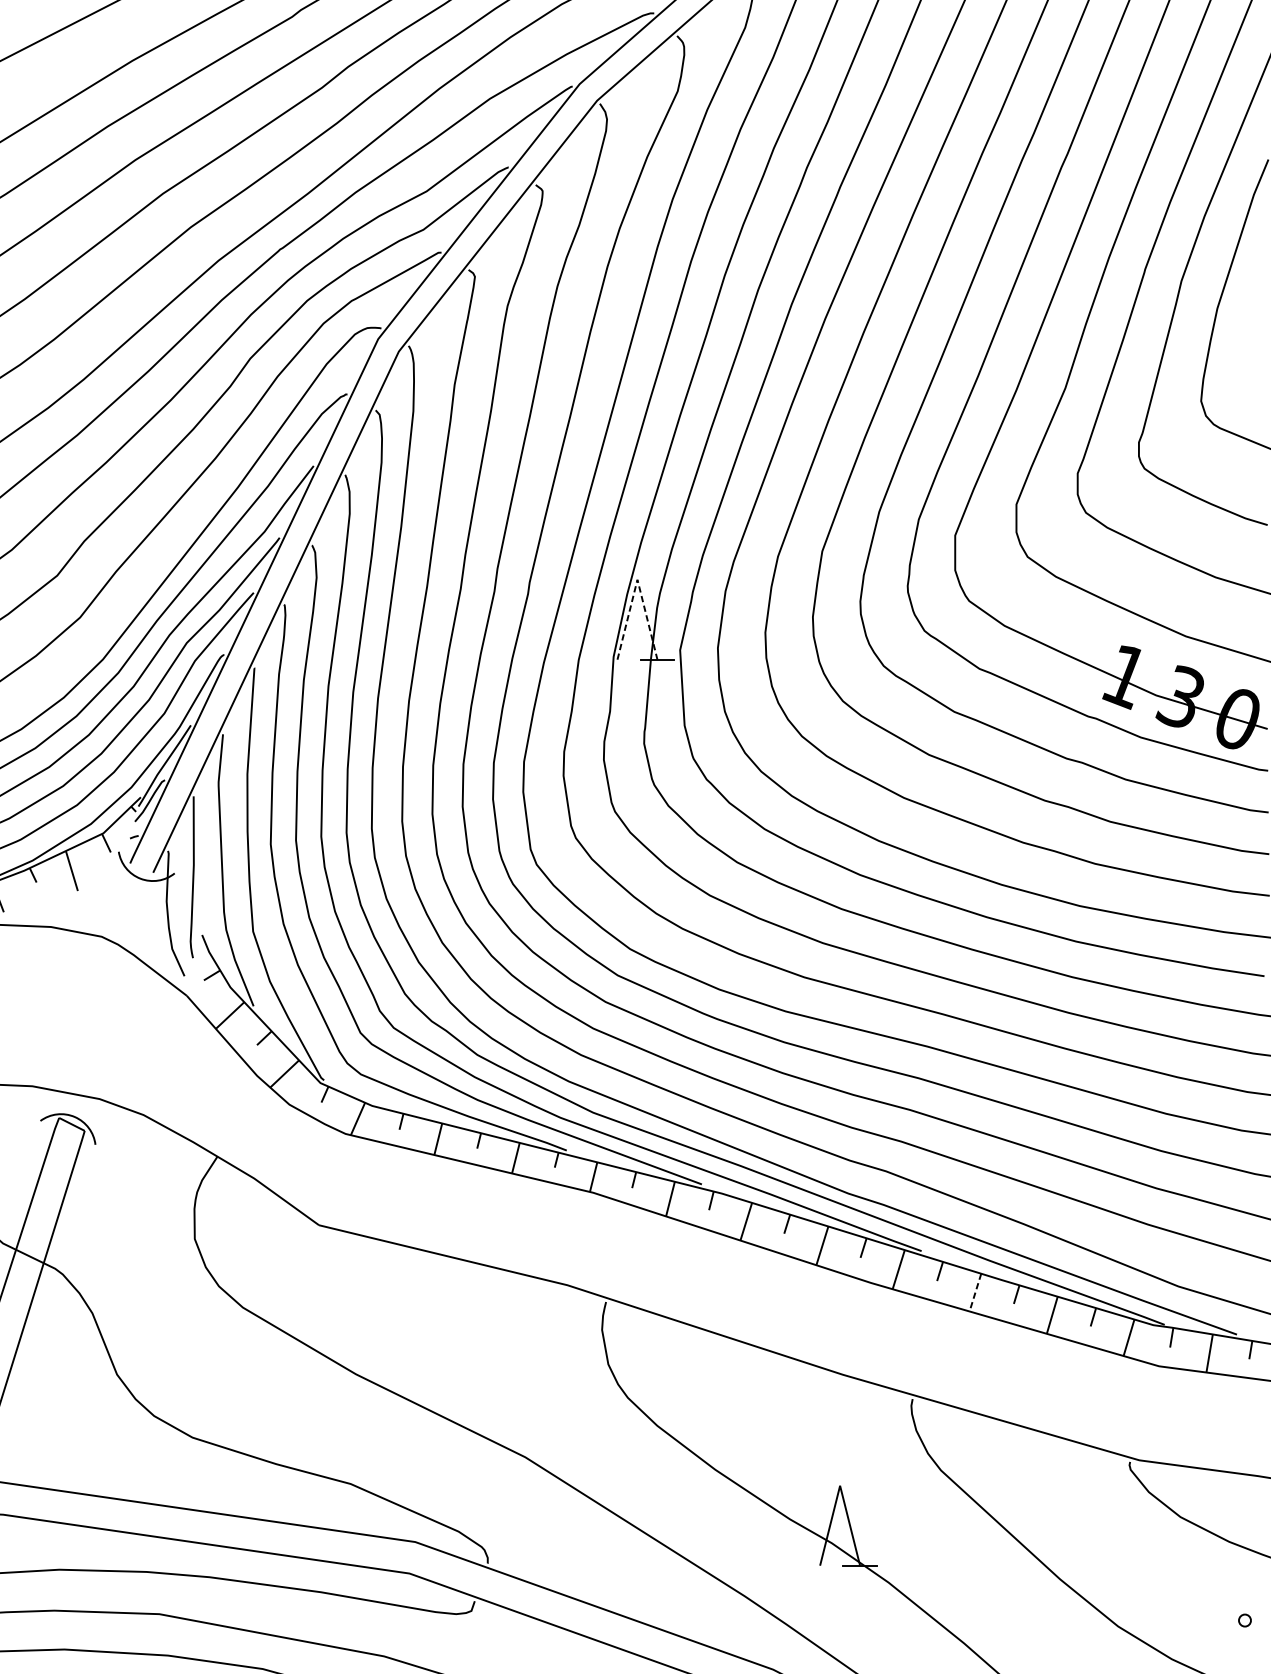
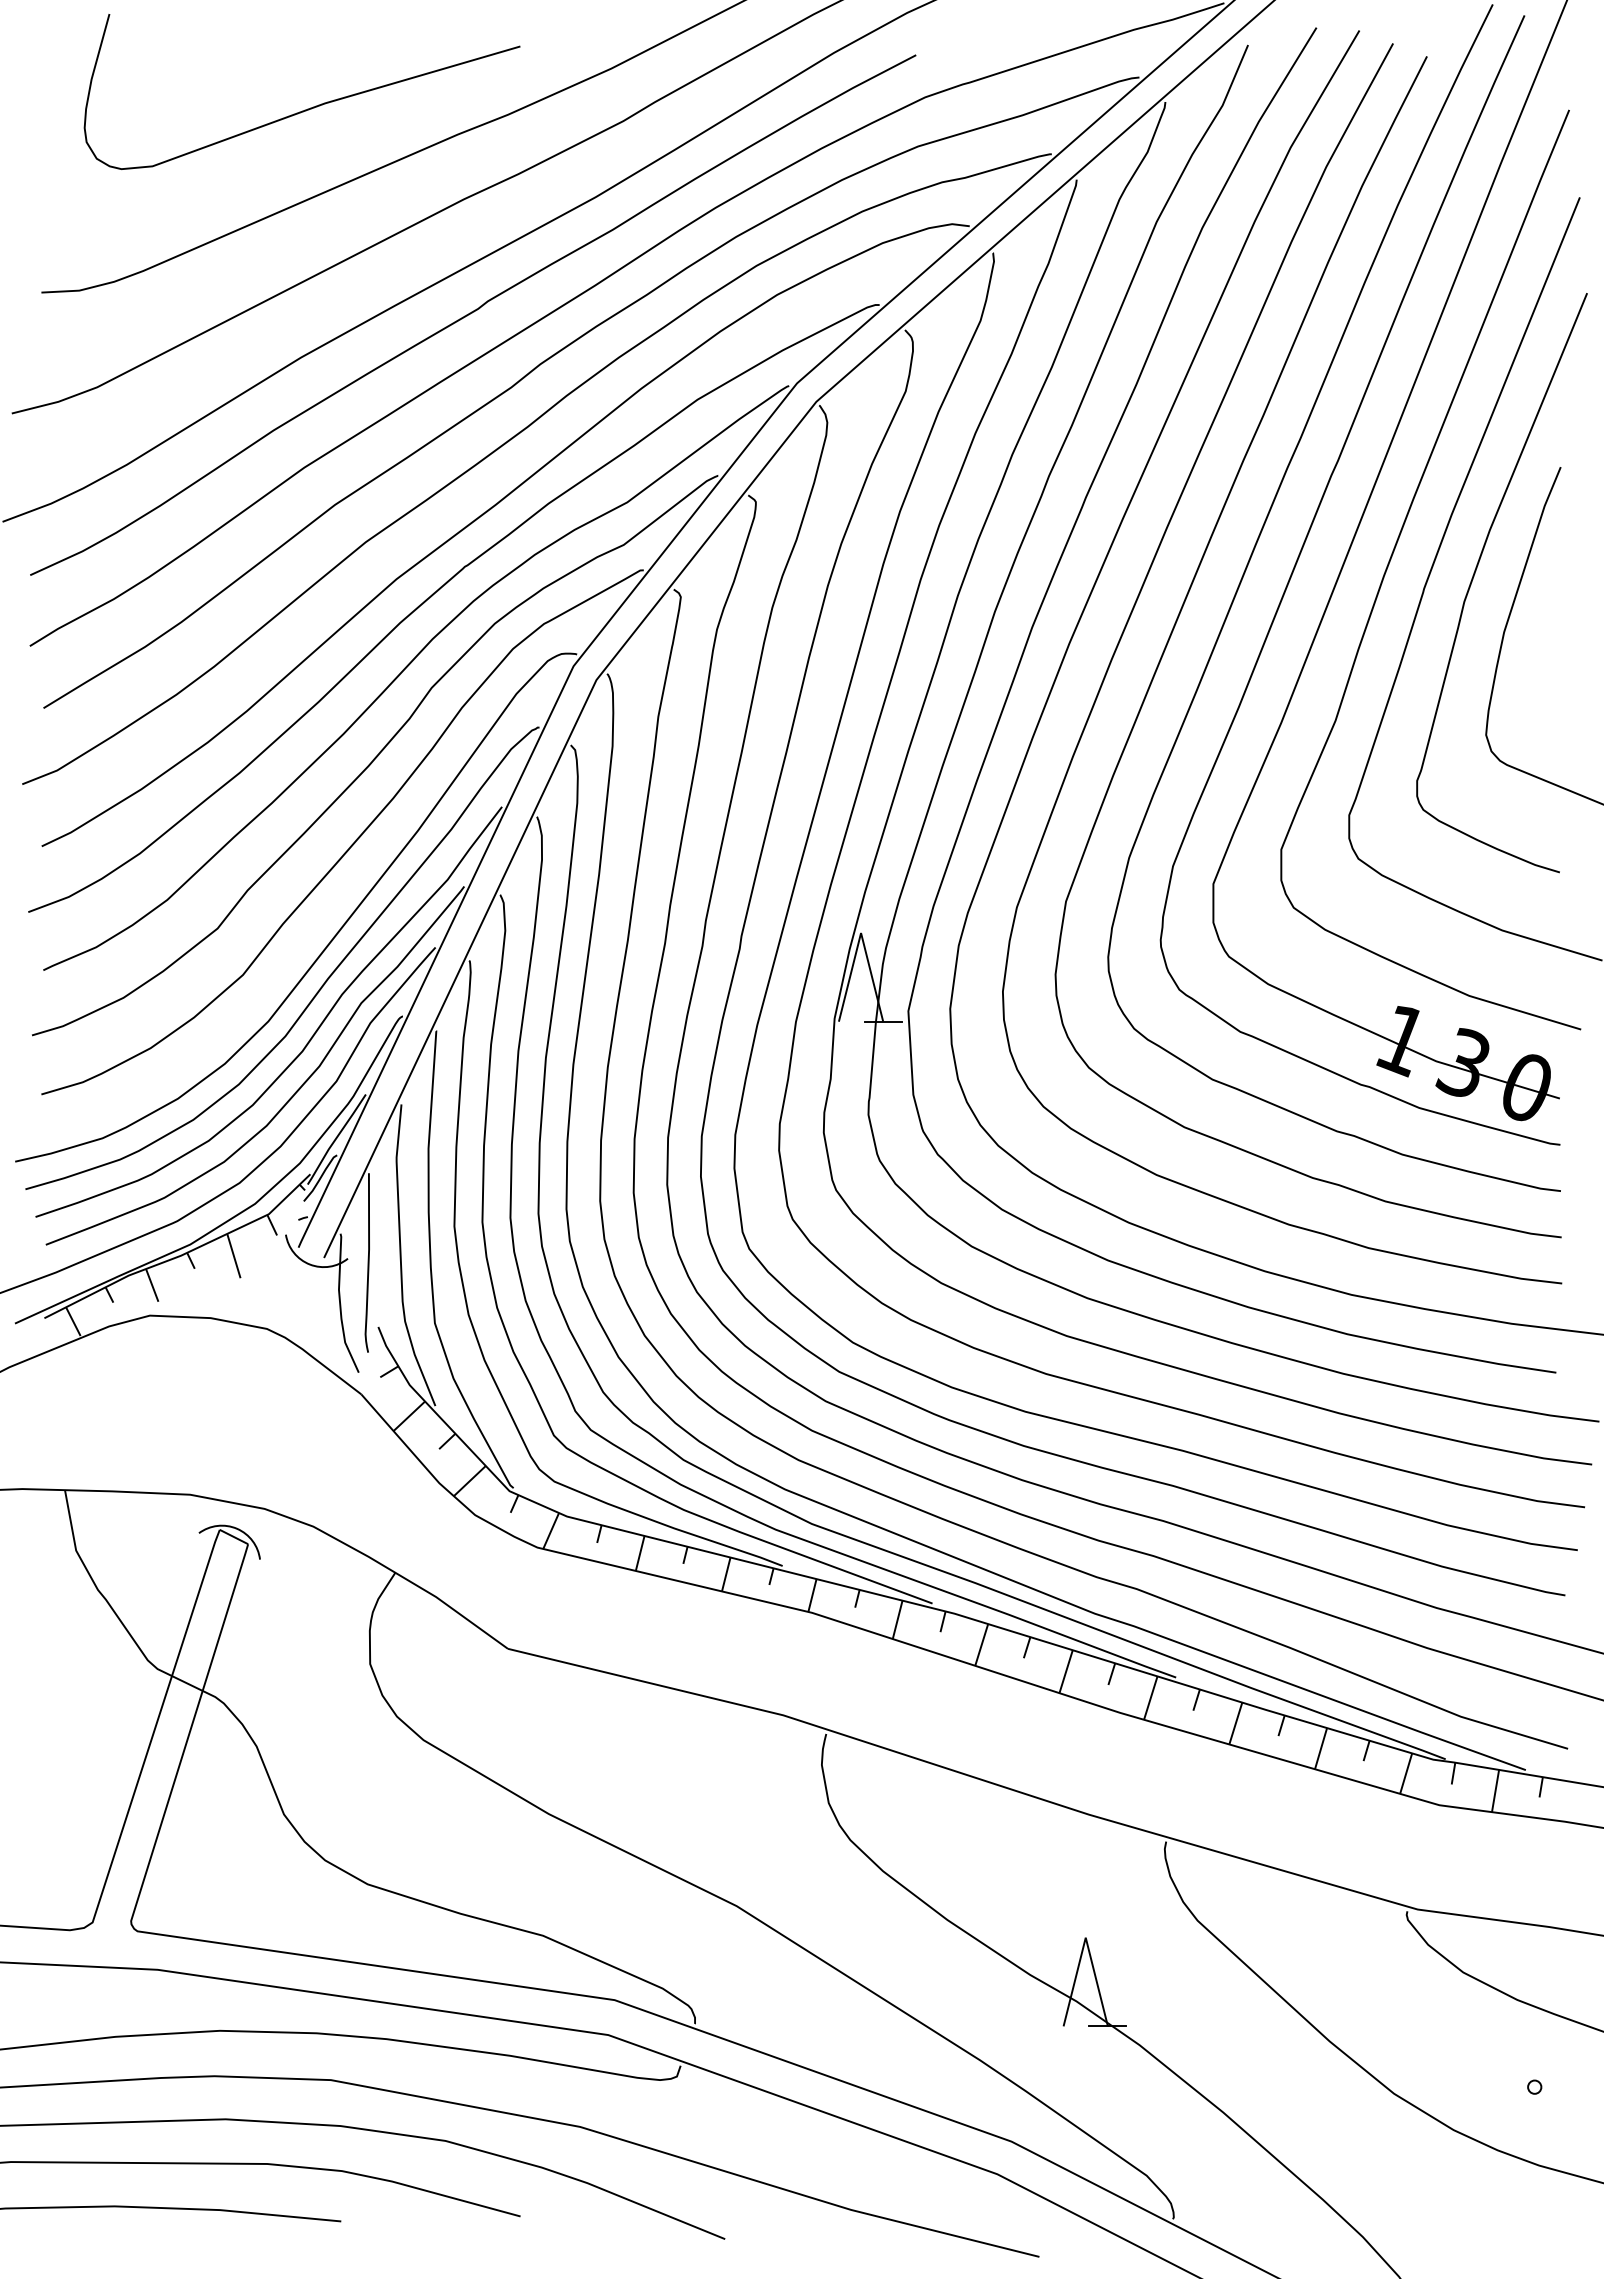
line: (637, 580) -> (861, 933), dashed -> solid
line: (975, 1292) -> (1235, 1723), dashed -> solid

